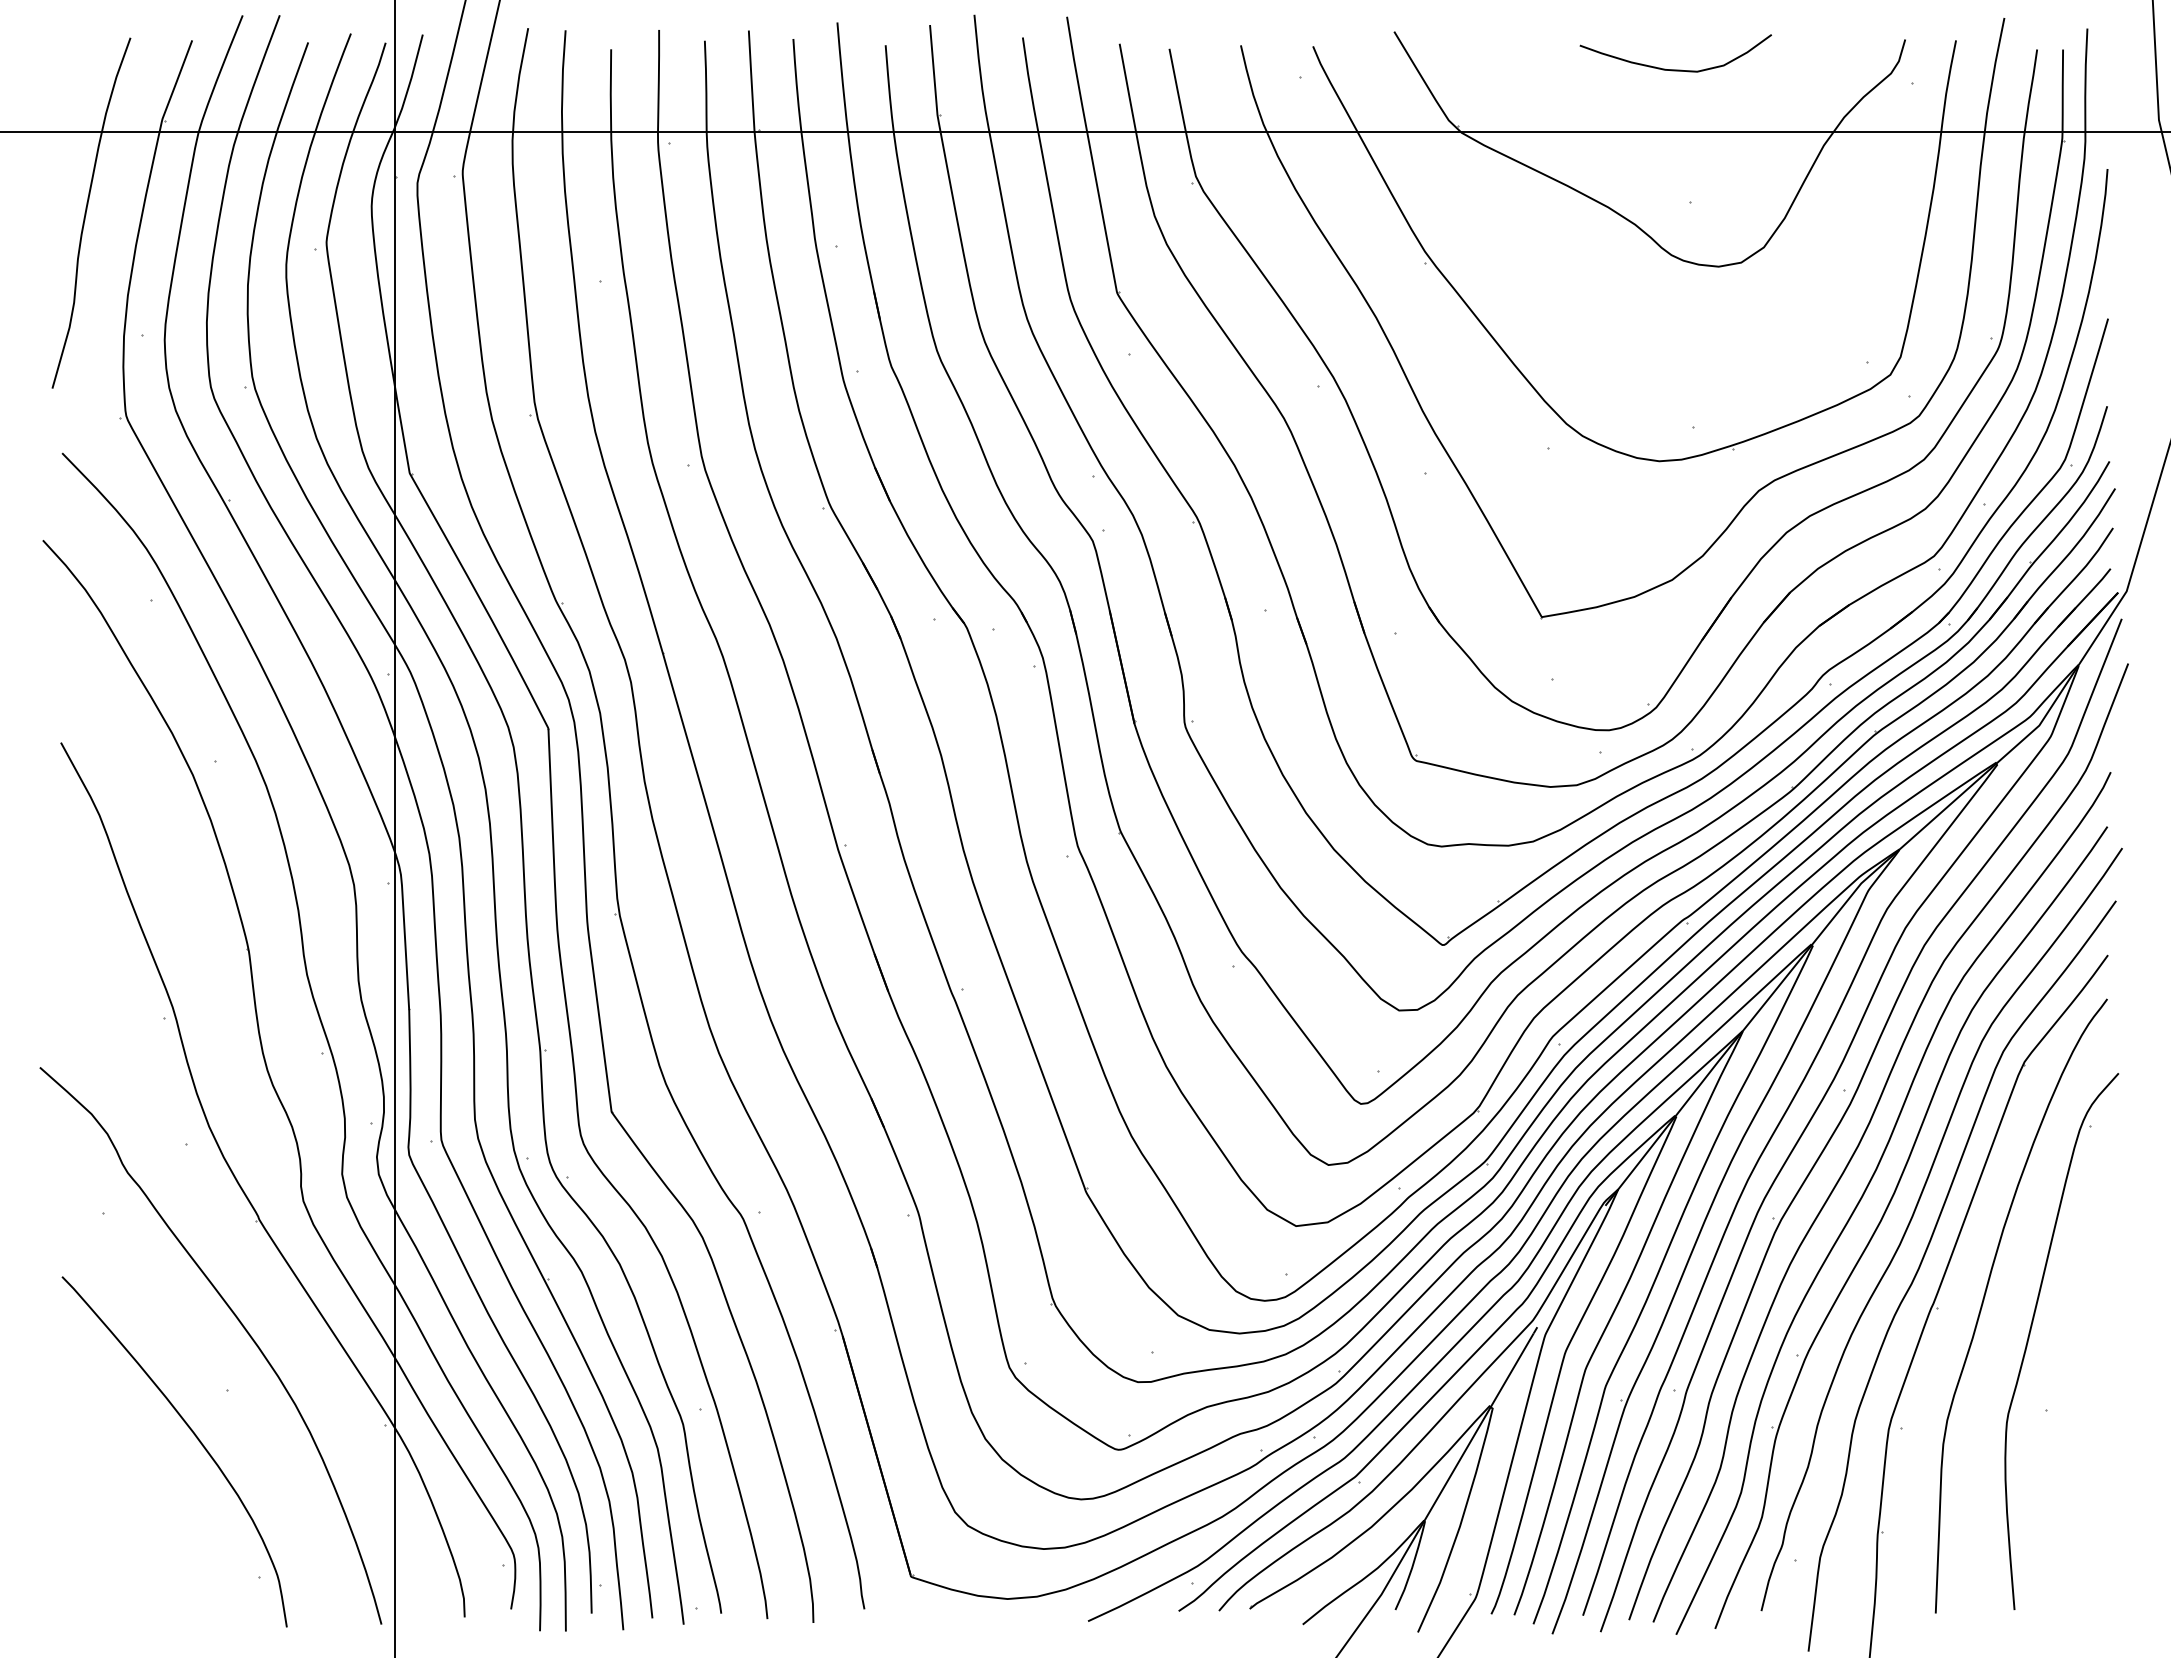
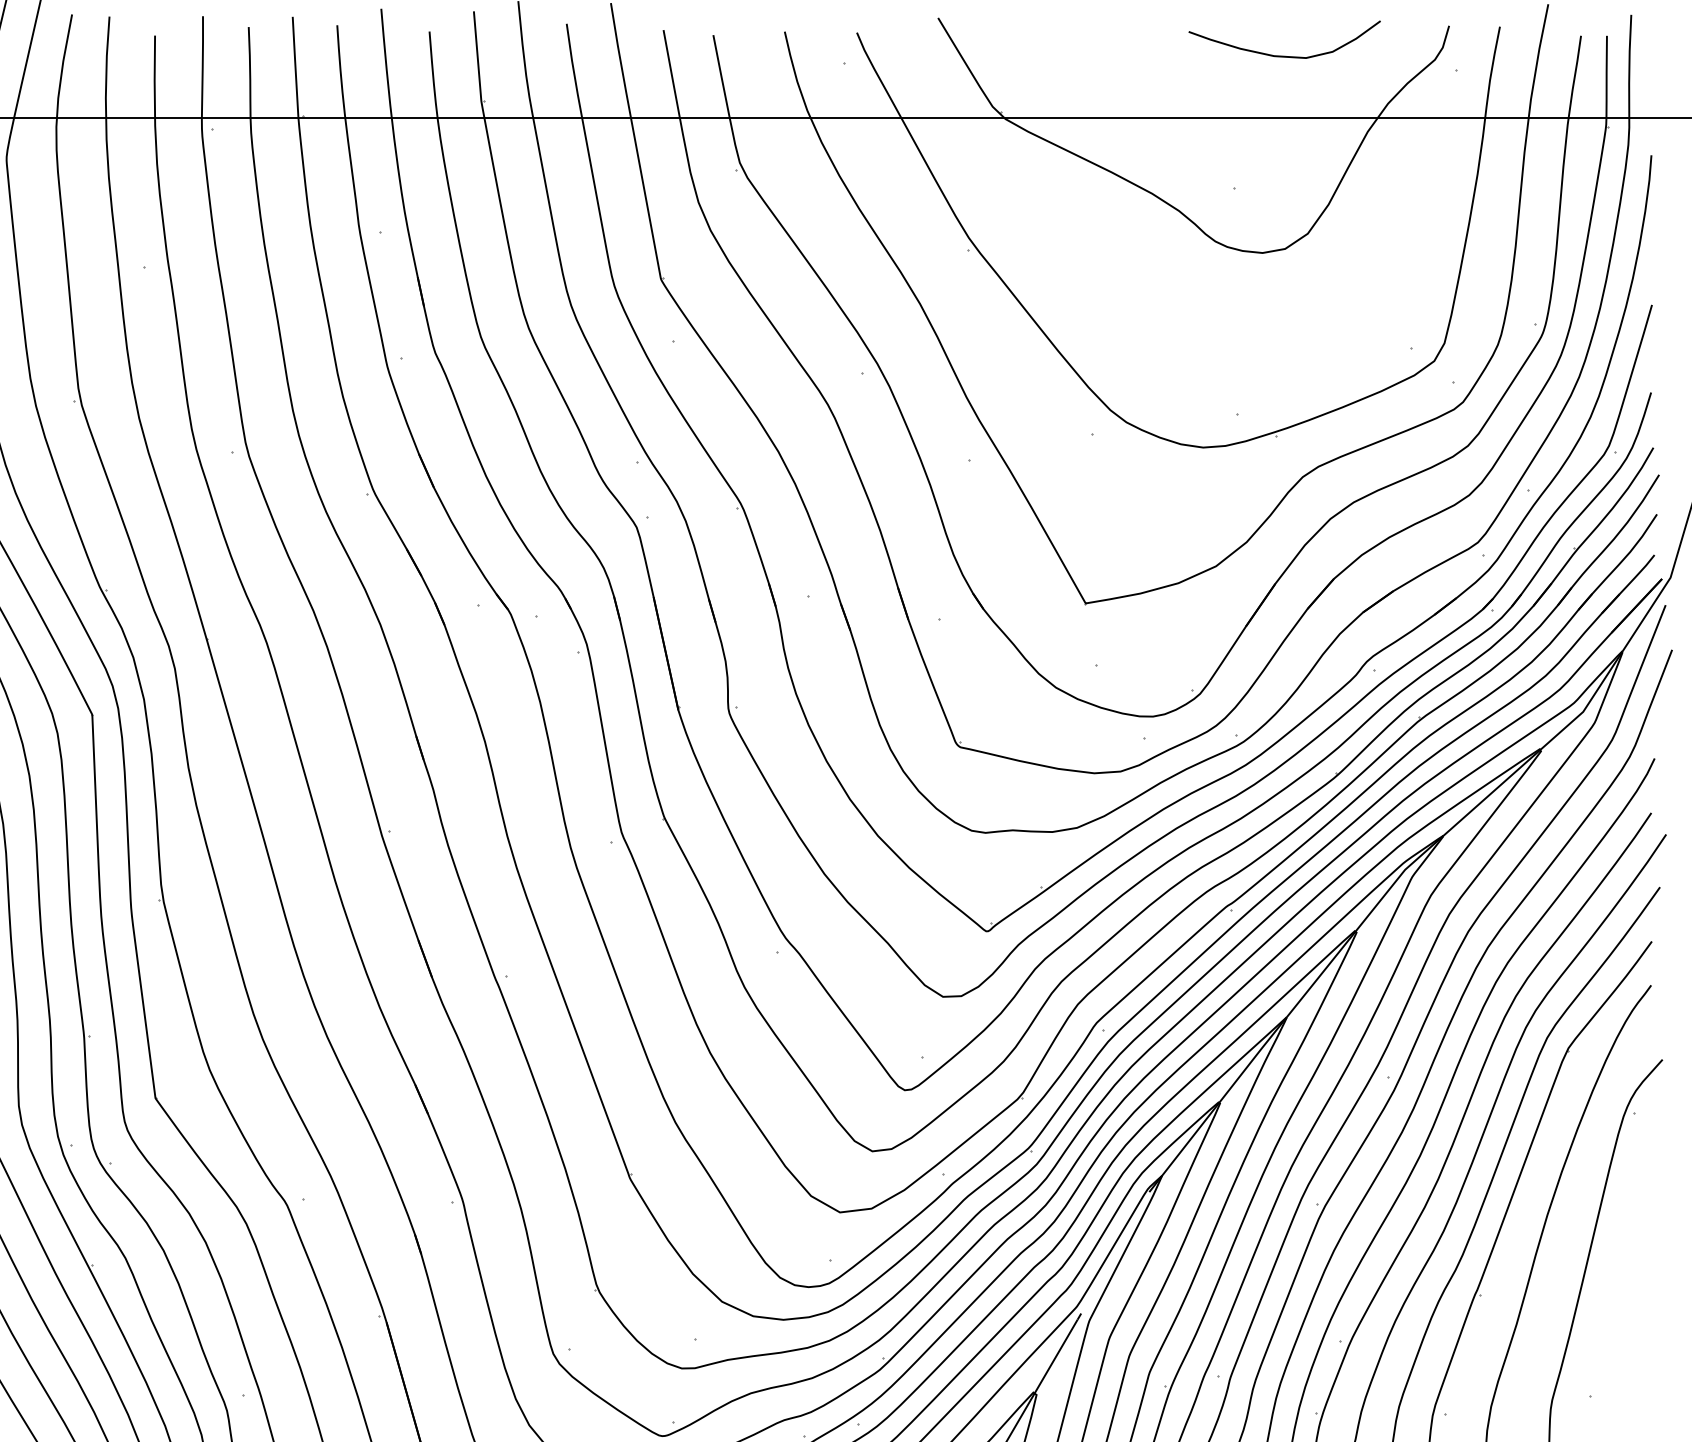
curve: (1675, 69) -> (1284, 55), moved

